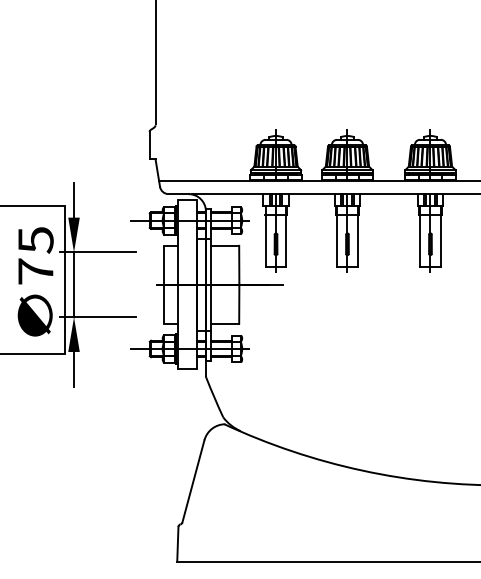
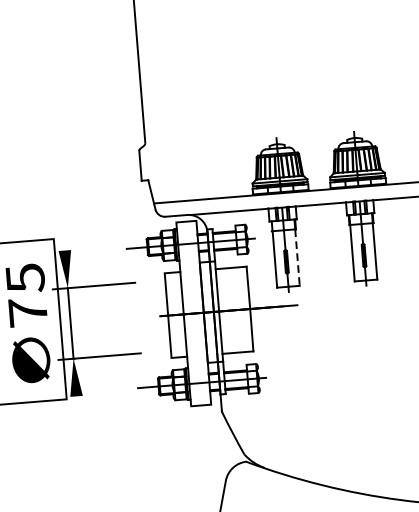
line: (74, 199) -> (63, 230), removed
line: (286, 241) -> (297, 257), solid -> dashed
line: (74, 368) -> (78, 414), removed

